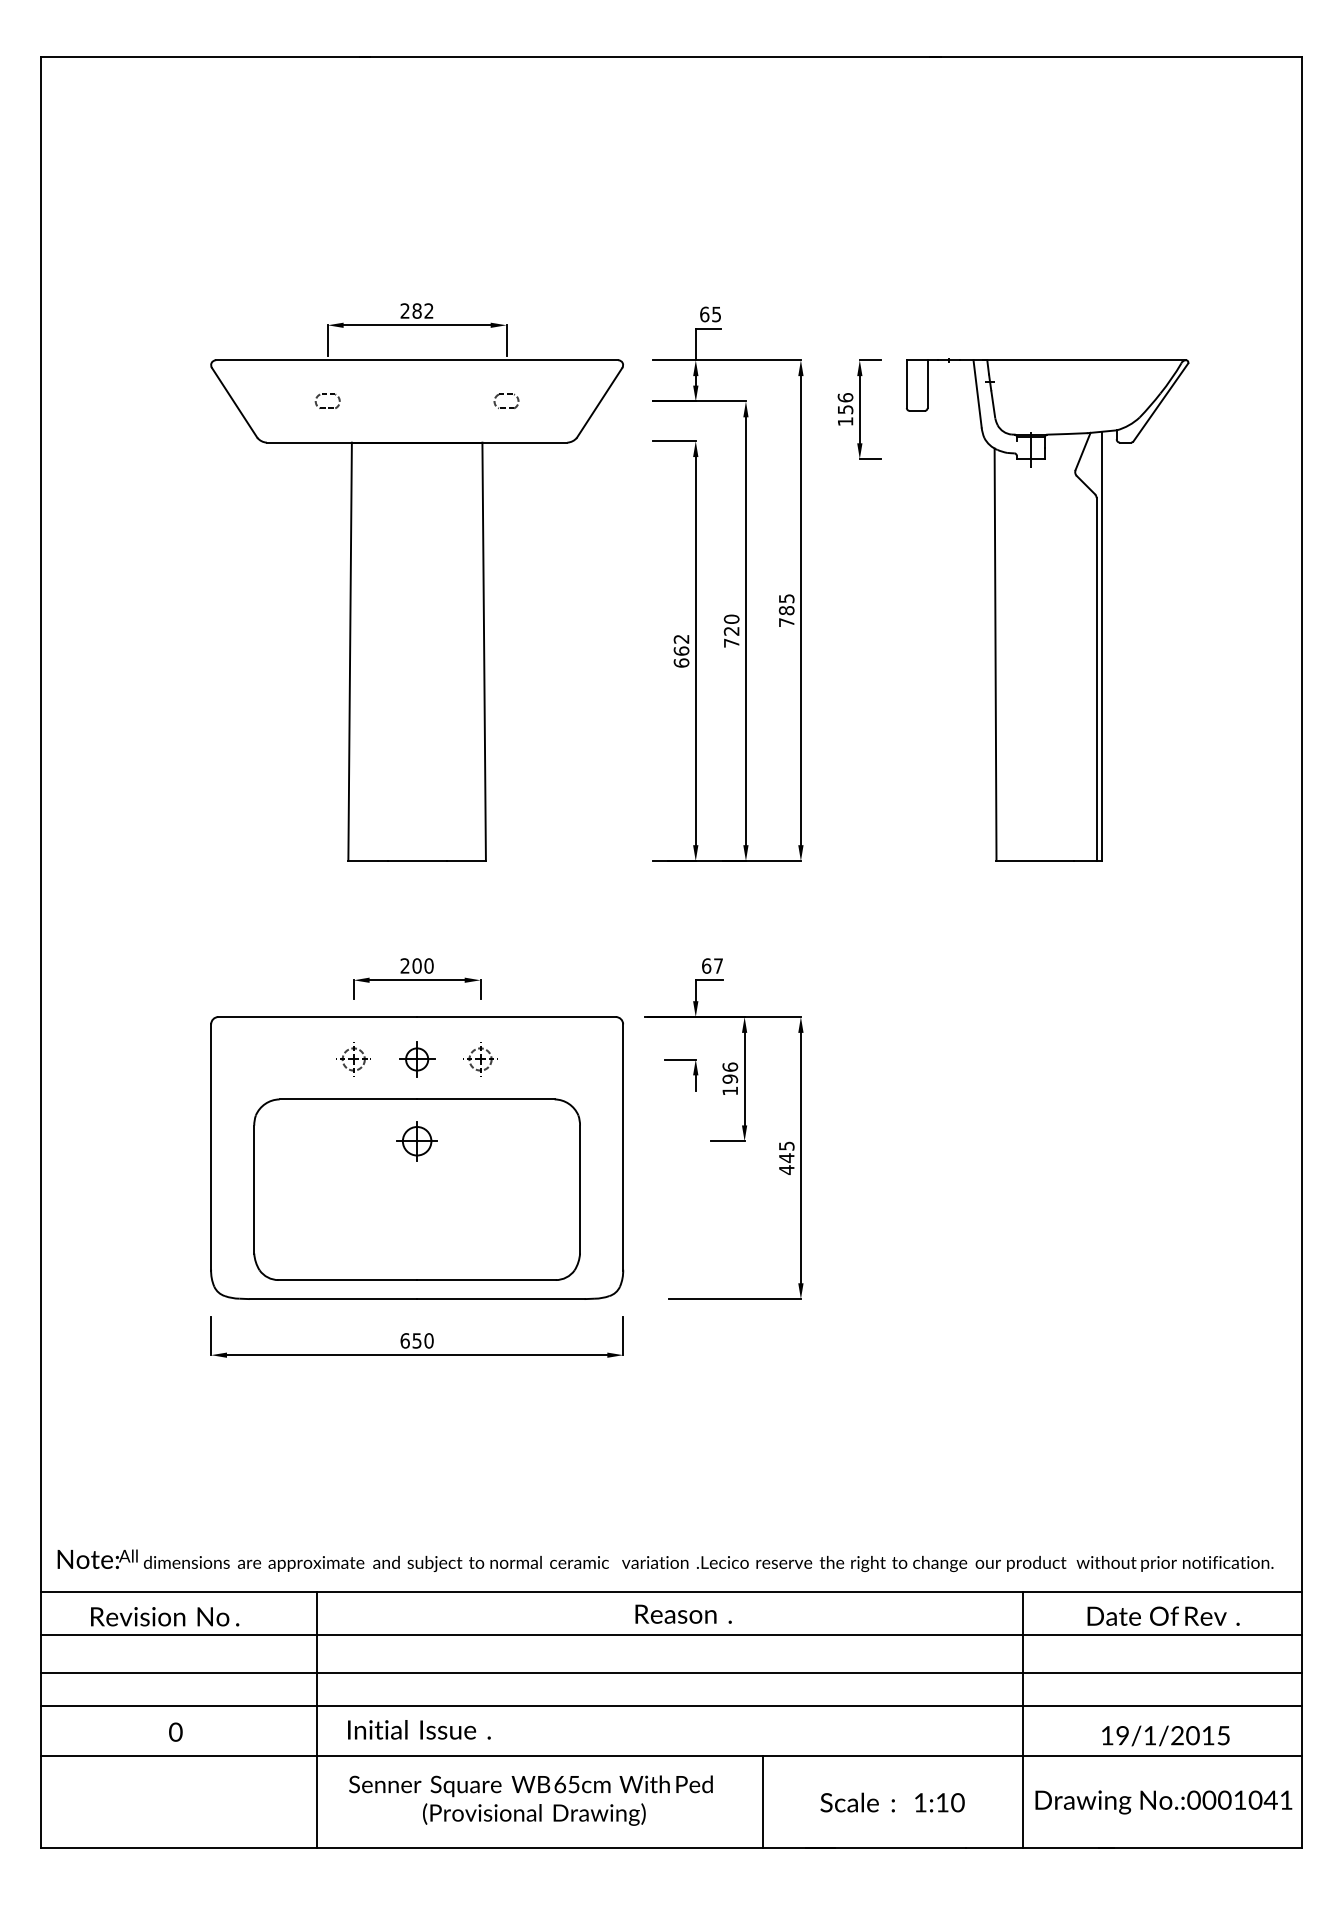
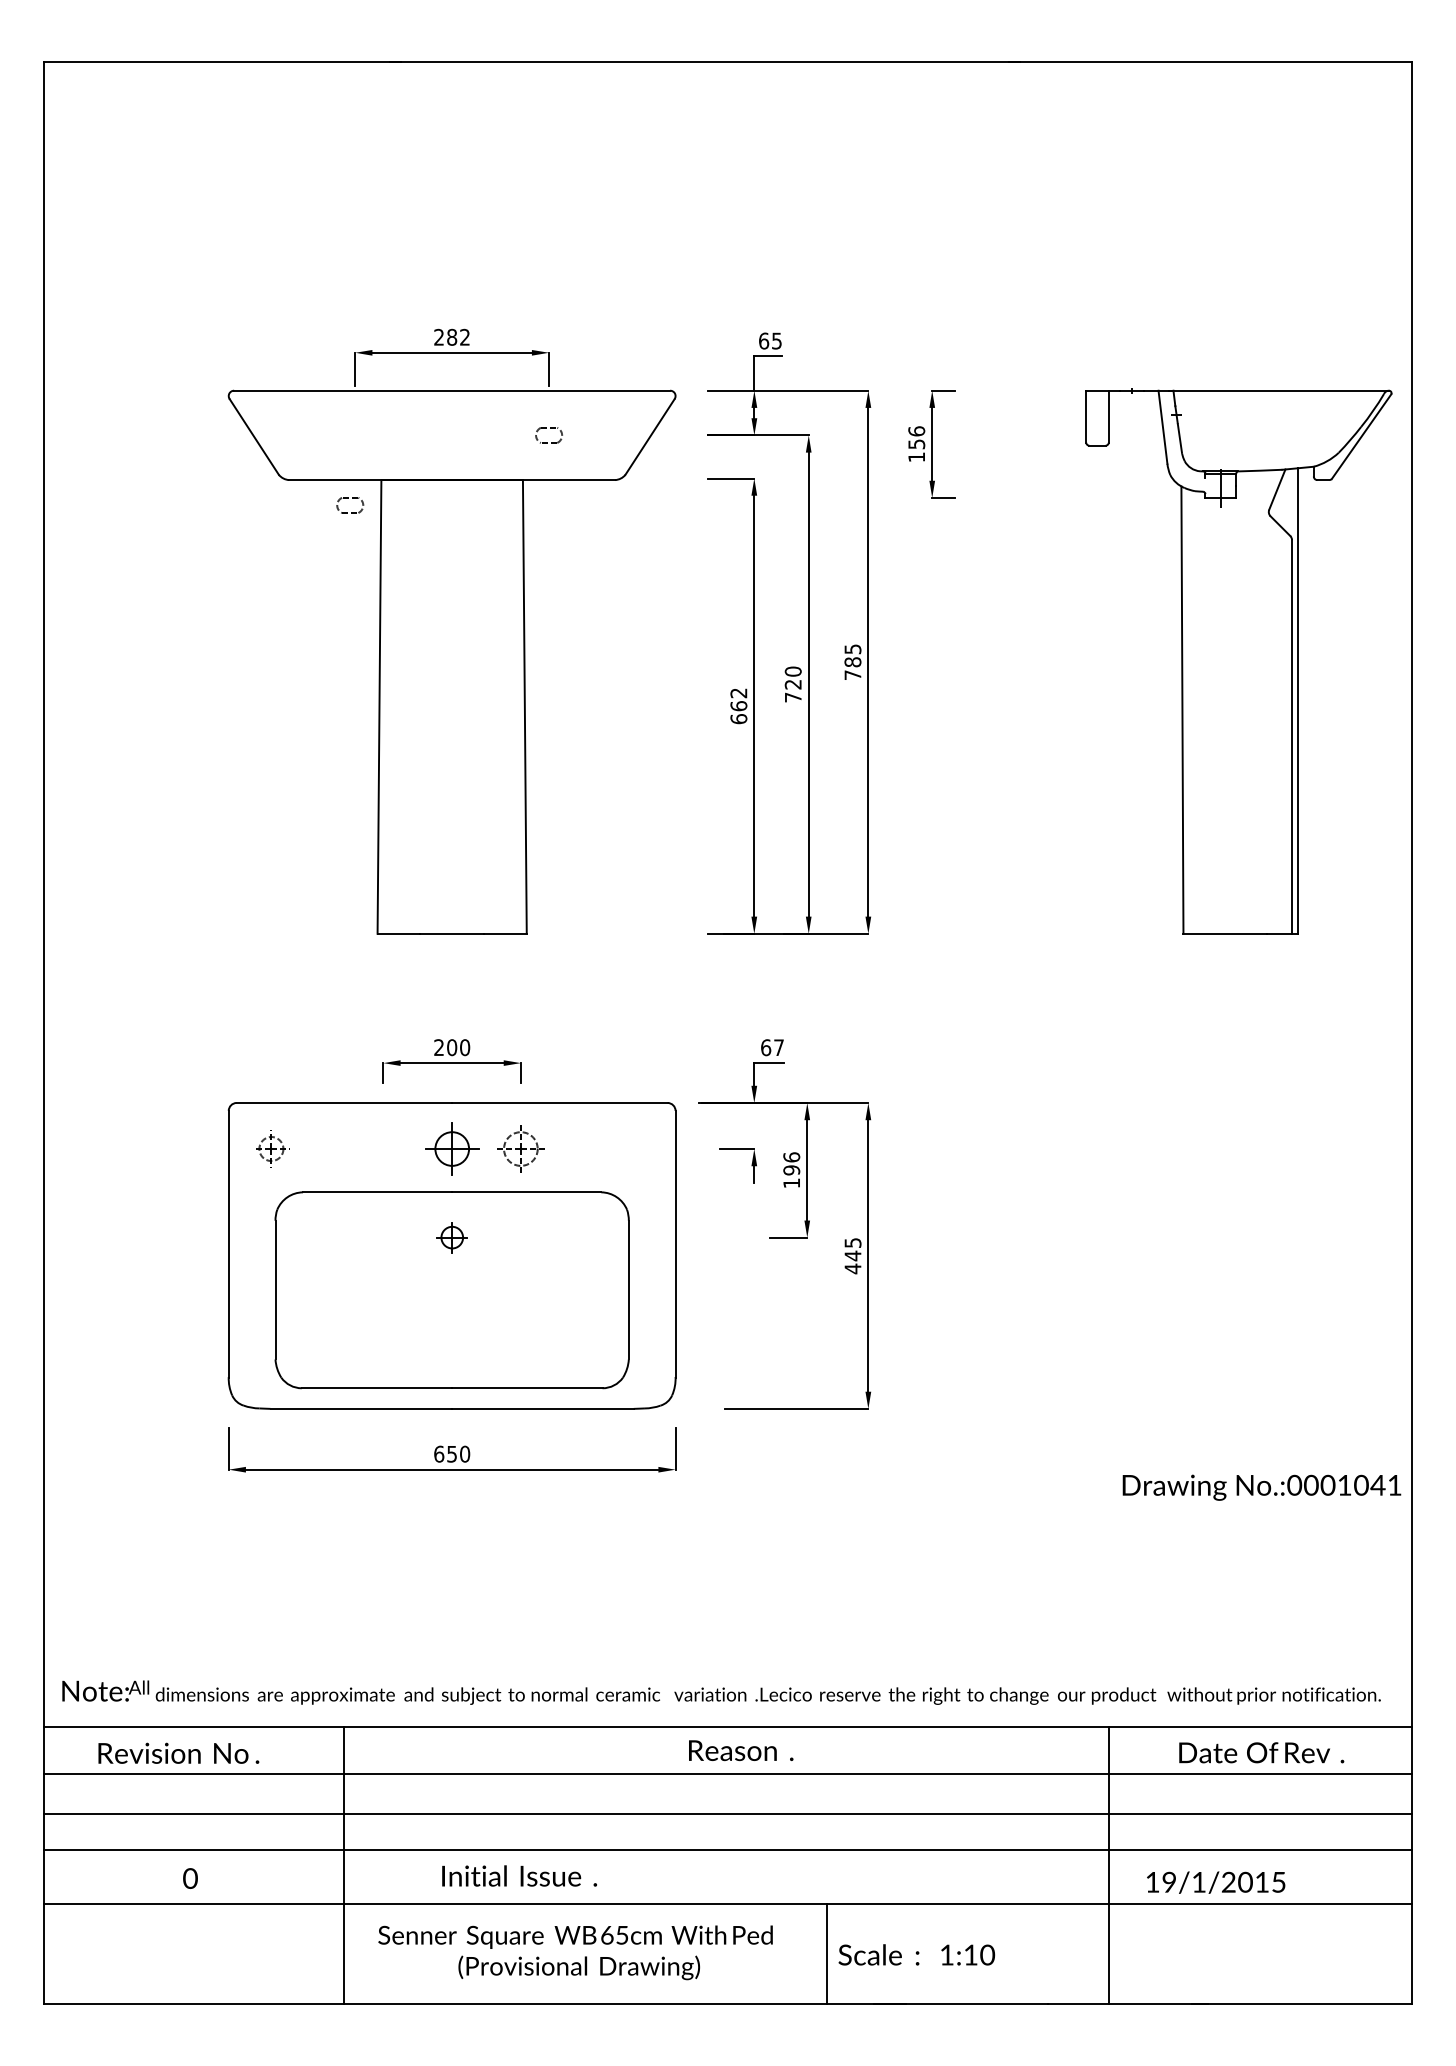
part: (328, 407) -> (351, 512), moved
part: (1047, 609) -> (1238, 661), moved
part: (354, 1059) -> (272, 1148), moved
part: (416, 1059) -> (451, 1148), size x1.4
part: (480, 1059) -> (520, 1148), size x1.4
part: (417, 1141) -> (452, 1237), size x0.7
text: (419, 1729) -> (519, 1875), moved
text: (1166, 1735) -> (1216, 1882), moved
text: (892, 1802) -> (916, 1954), moved
text: (1163, 1802) -> (1261, 1487), moved

